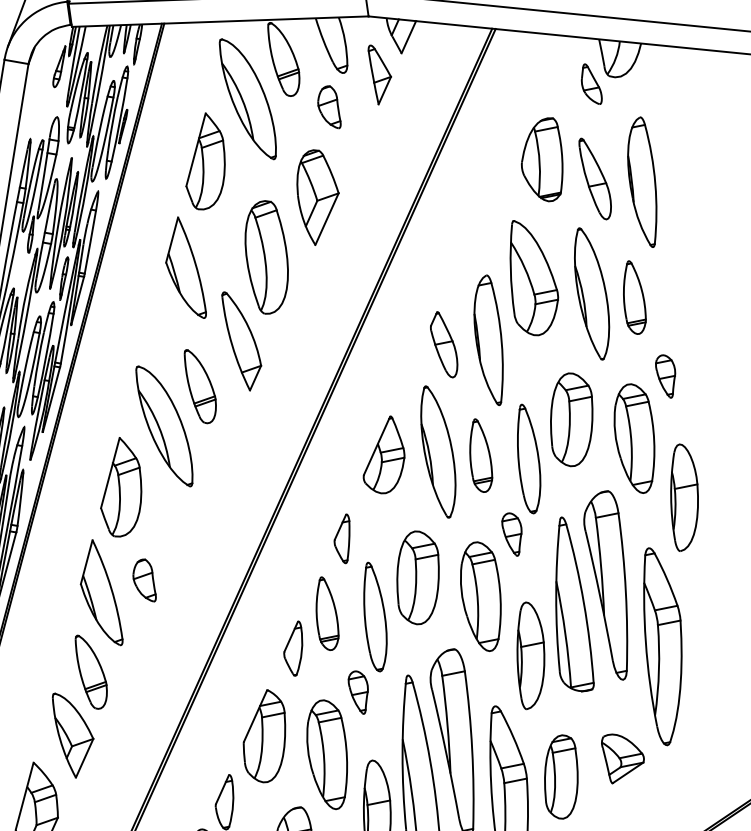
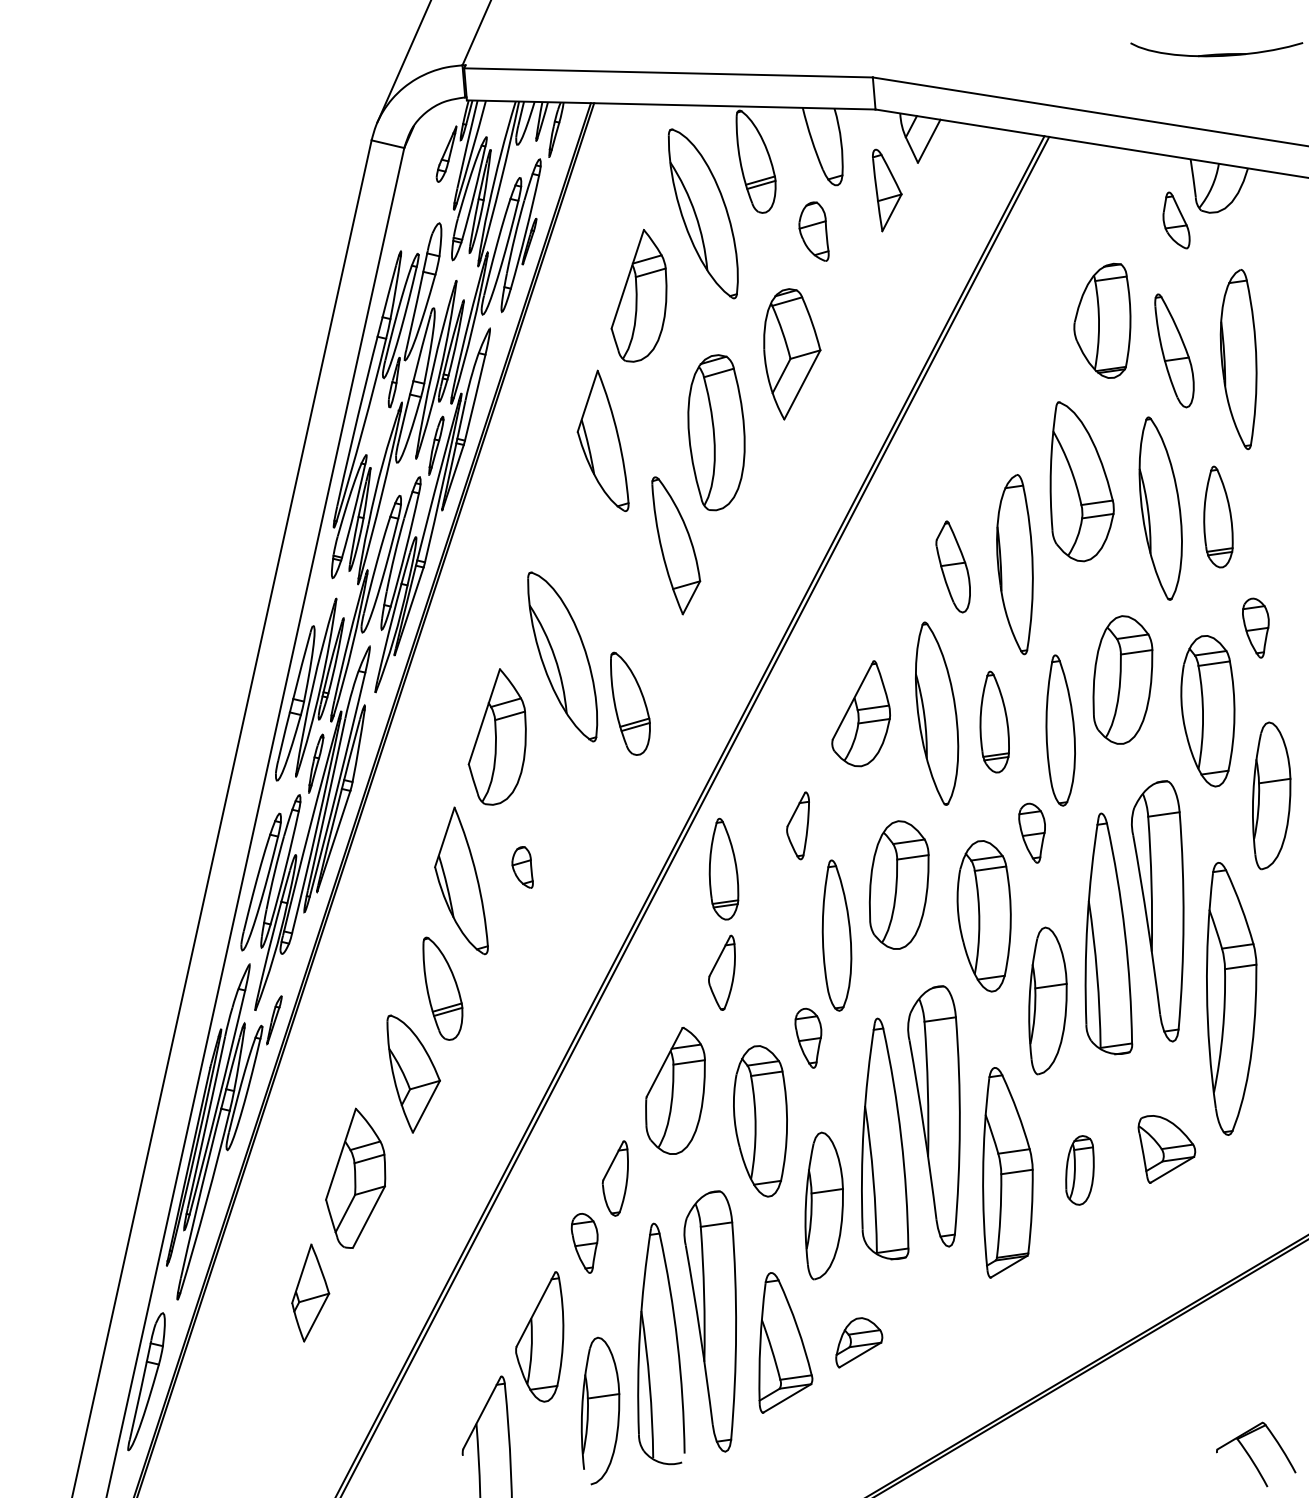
part: (200, 386) -> (630, 703), moved
part: (144, 580) -> (522, 867), size x0.7
part: (326, 613) -> (723, 868), moved
part: (560, 777) -> (1079, 1170), size x0.6

